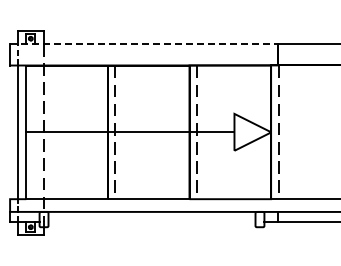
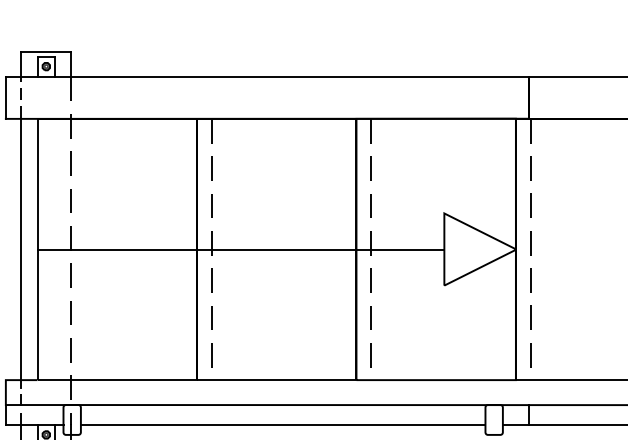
line: (143, 43) -> (266, 75), dashed -> solid
line: (151, 222) -> (282, 425), added

